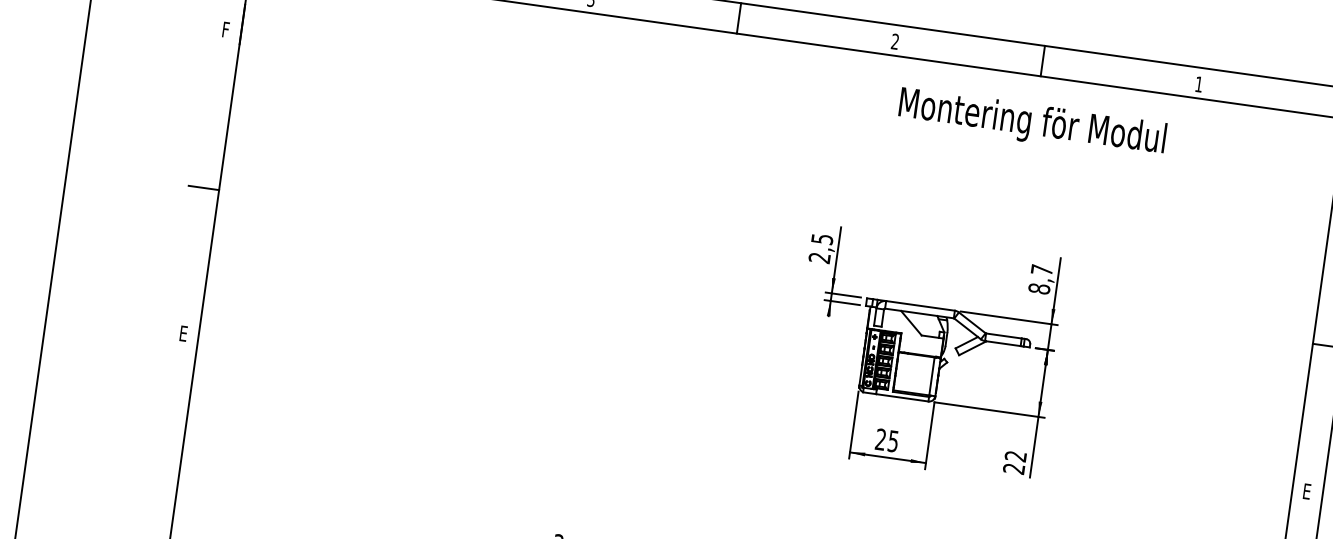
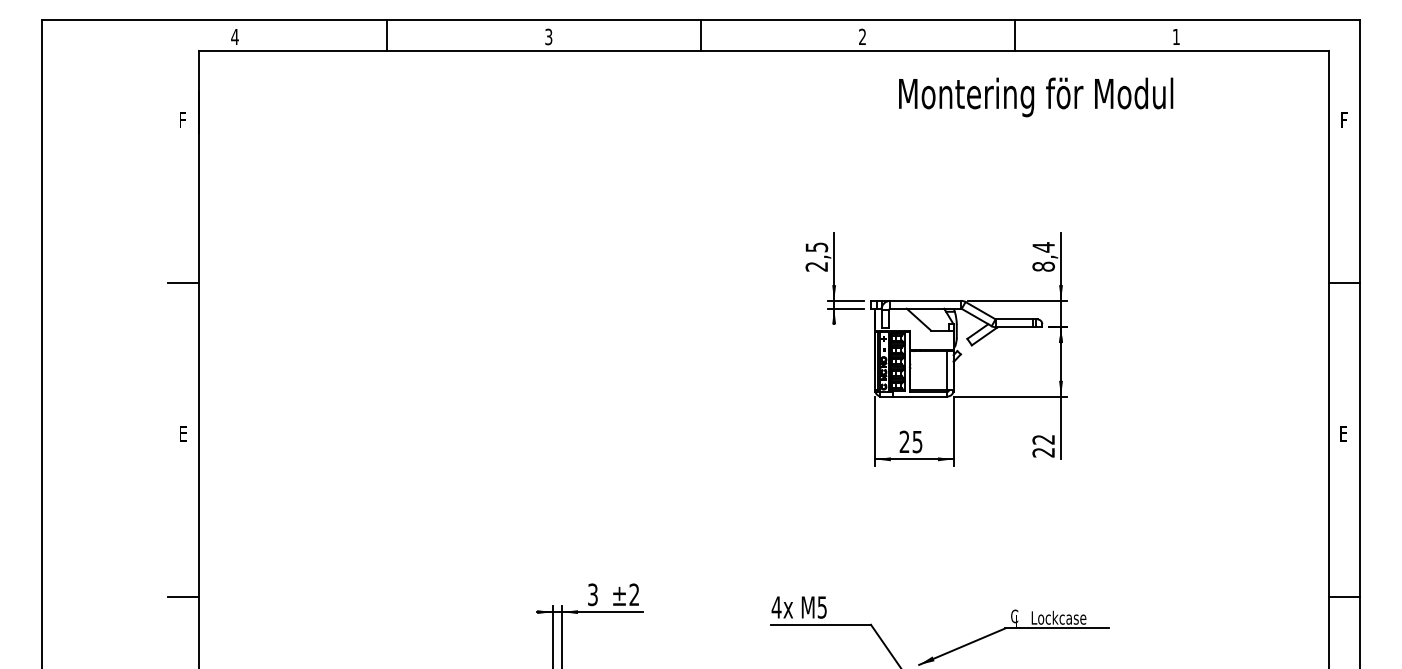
text: (1032, 123) -> (1036, 97), moved
text: (1041, 270) -> (1043, 247), 8,7 -> 8,4
line: (160, 491) -> (182, 597), added

